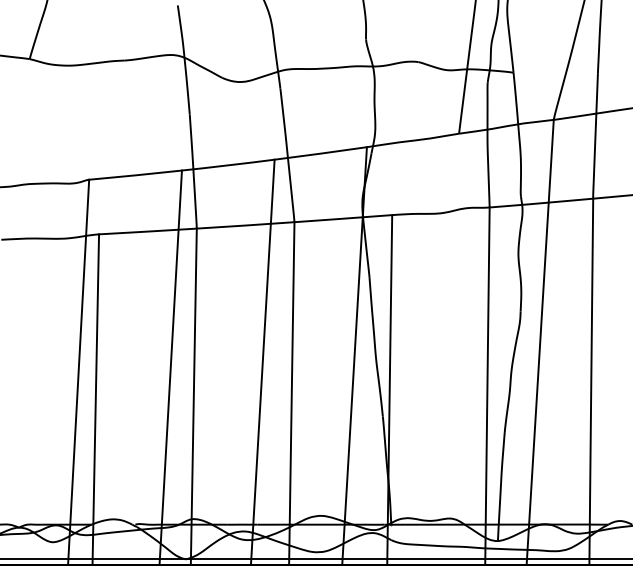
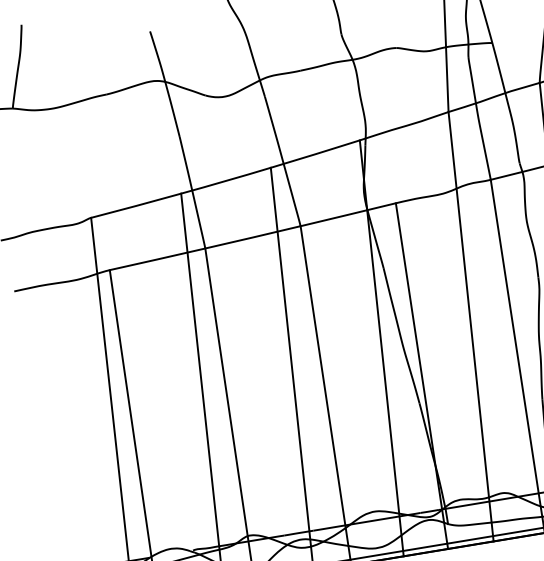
line: (446, 348) -> (471, 325), added

